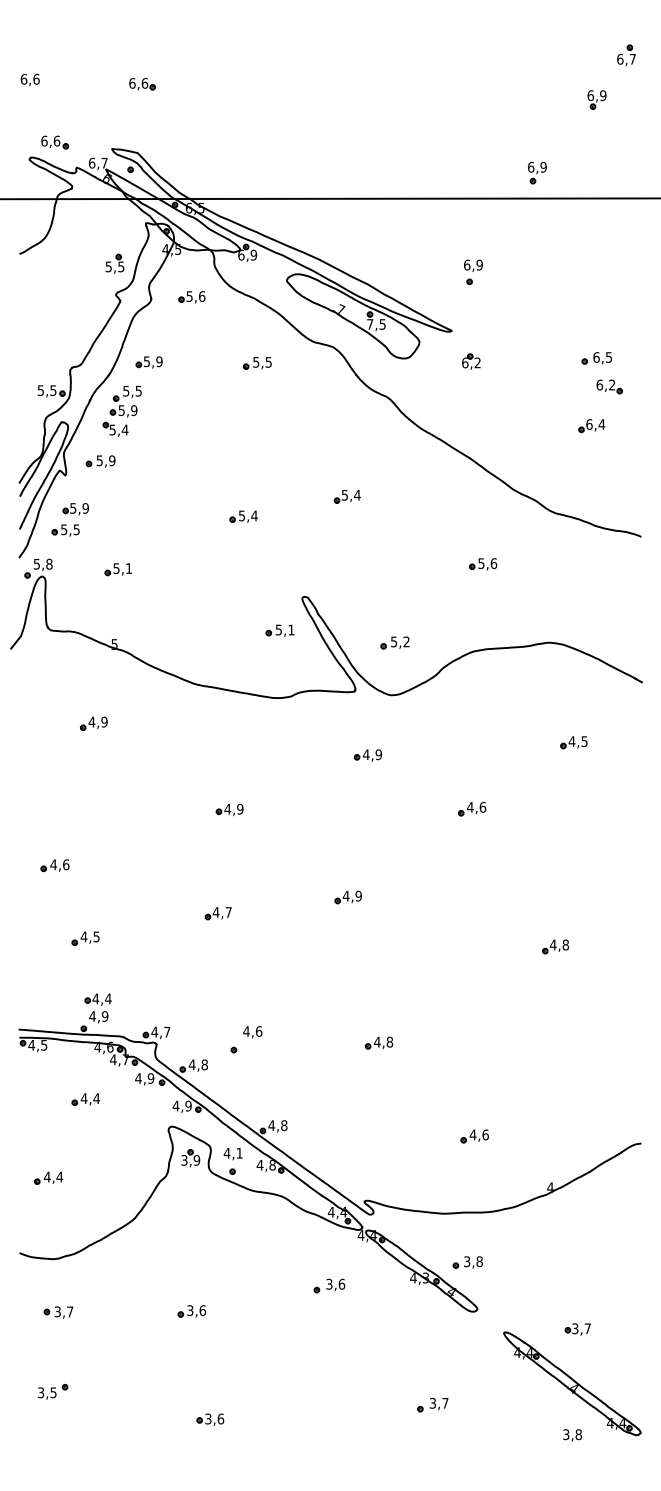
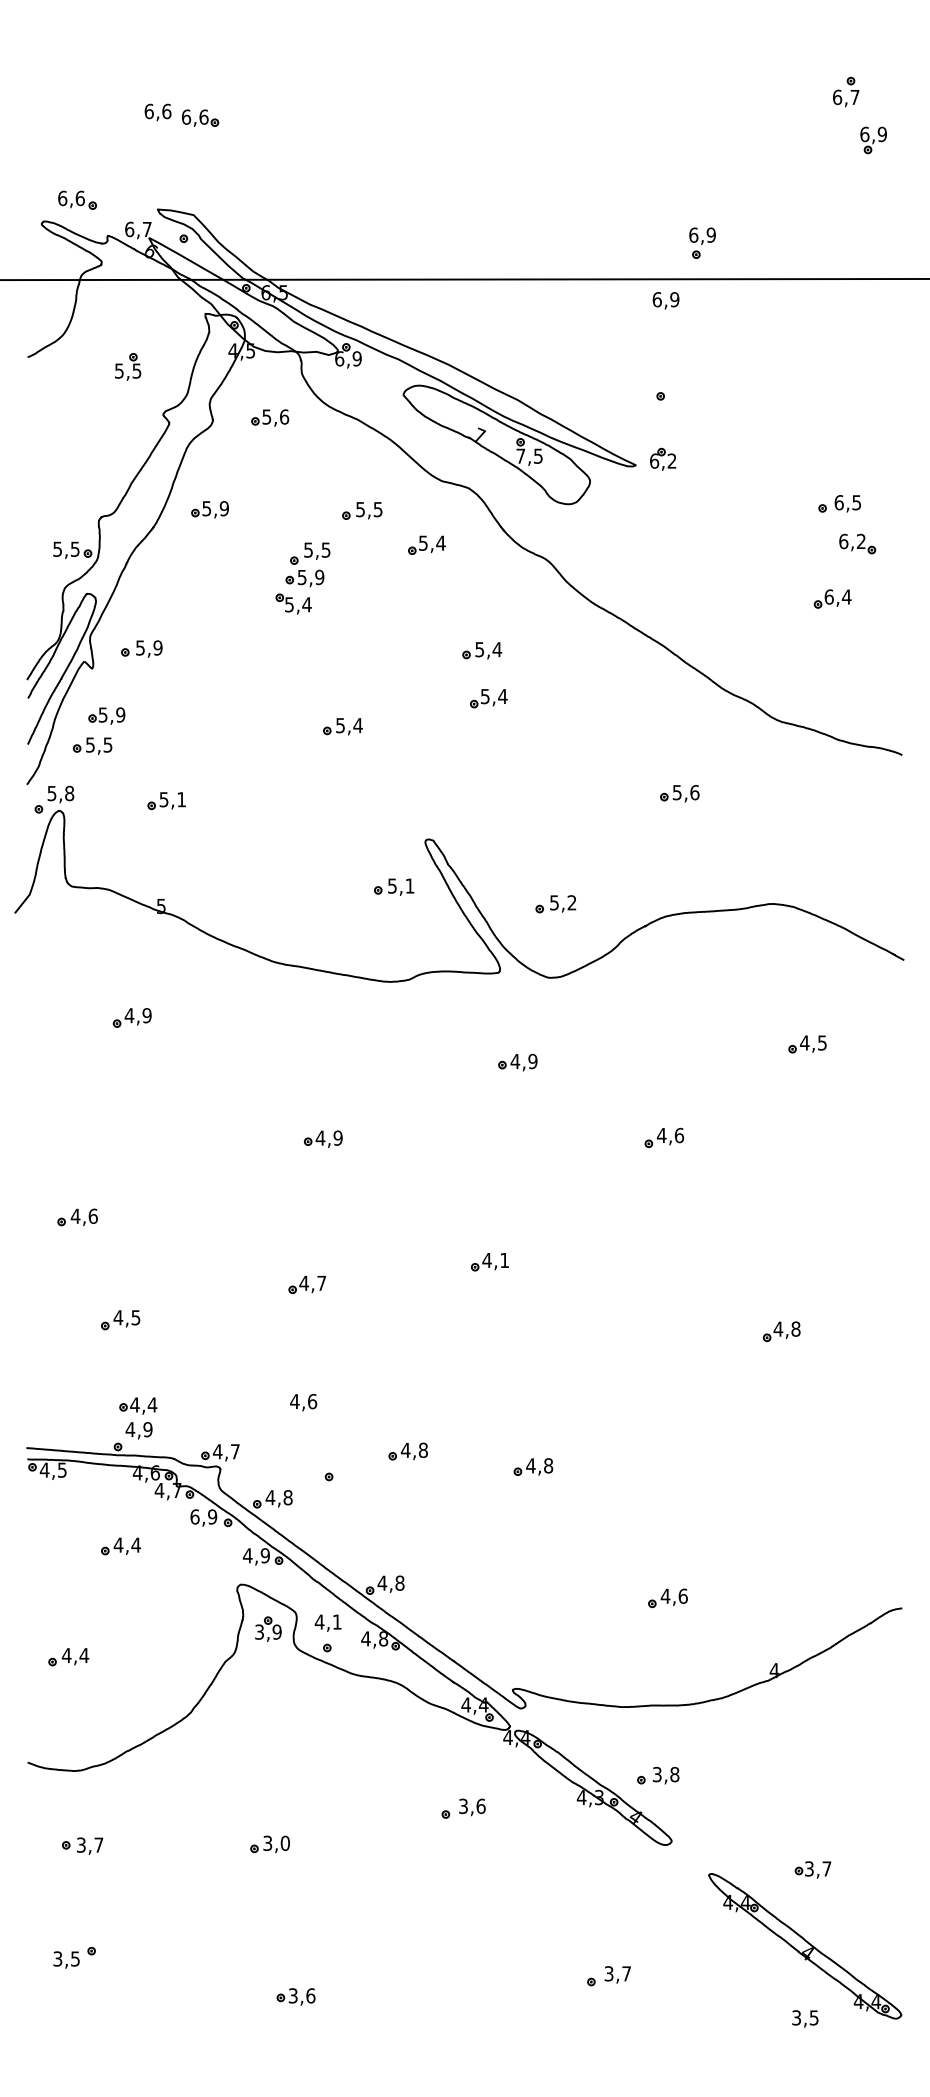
part: (626, 55) -> (846, 92), moved
text: (29, 79) -> (156, 111), moved
part: (596, 99) -> (872, 139), moved
part: (537, 172) -> (702, 242), moved
part: (114, 263) -> (127, 366), moved
text: (473, 265) -> (666, 300), moved
part: (471, 361) -> (663, 459), moved
part: (302, 387) -> (425, 544), added
part: (121, 411) -> (301, 578), moved
part: (342, 462) -> (481, 650), added
text: (358, 895) -> (504, 1259), 4,9 -> 4,1
part: (289, 1031) -> (407, 1450), added
text: (252, 1032) -> (303, 1402), moved
text: (138, 1078) -> (194, 1516), 4,9 -> 6,9
text: (202, 1310) -> (284, 1843), 3,6 -> 3,0
text: (578, 1434) -> (813, 2017), 3,8 -> 3,5

